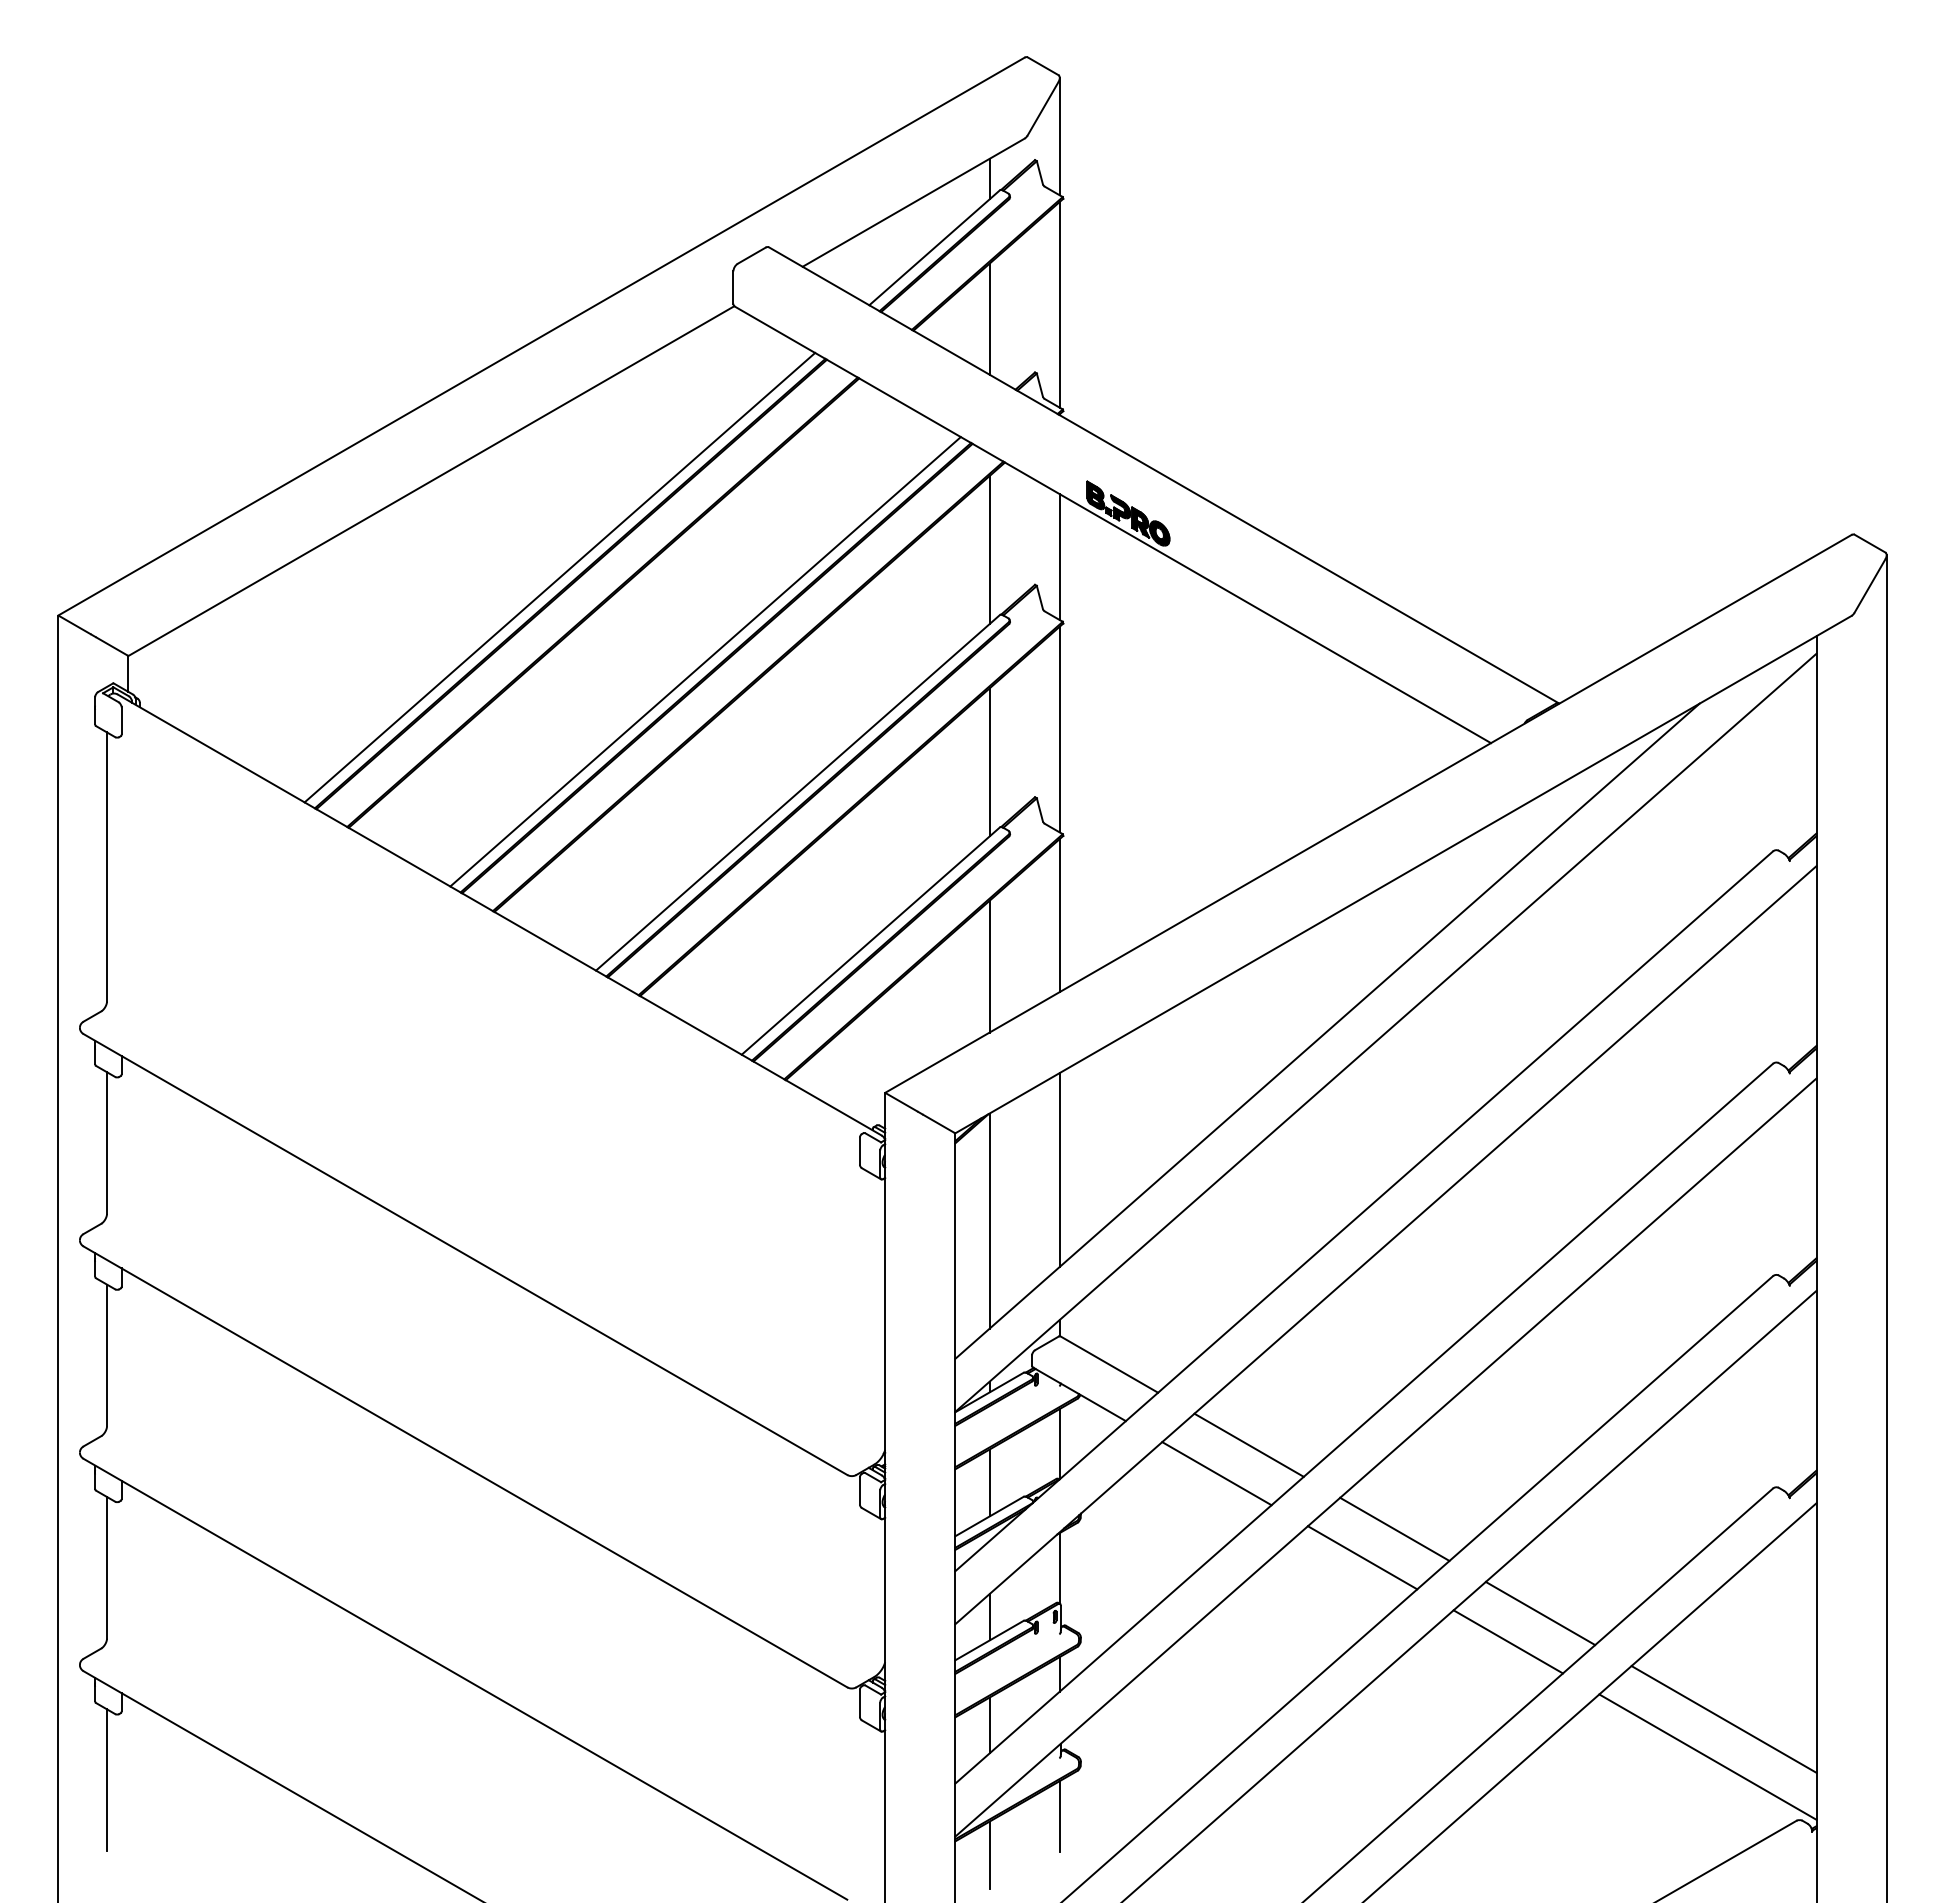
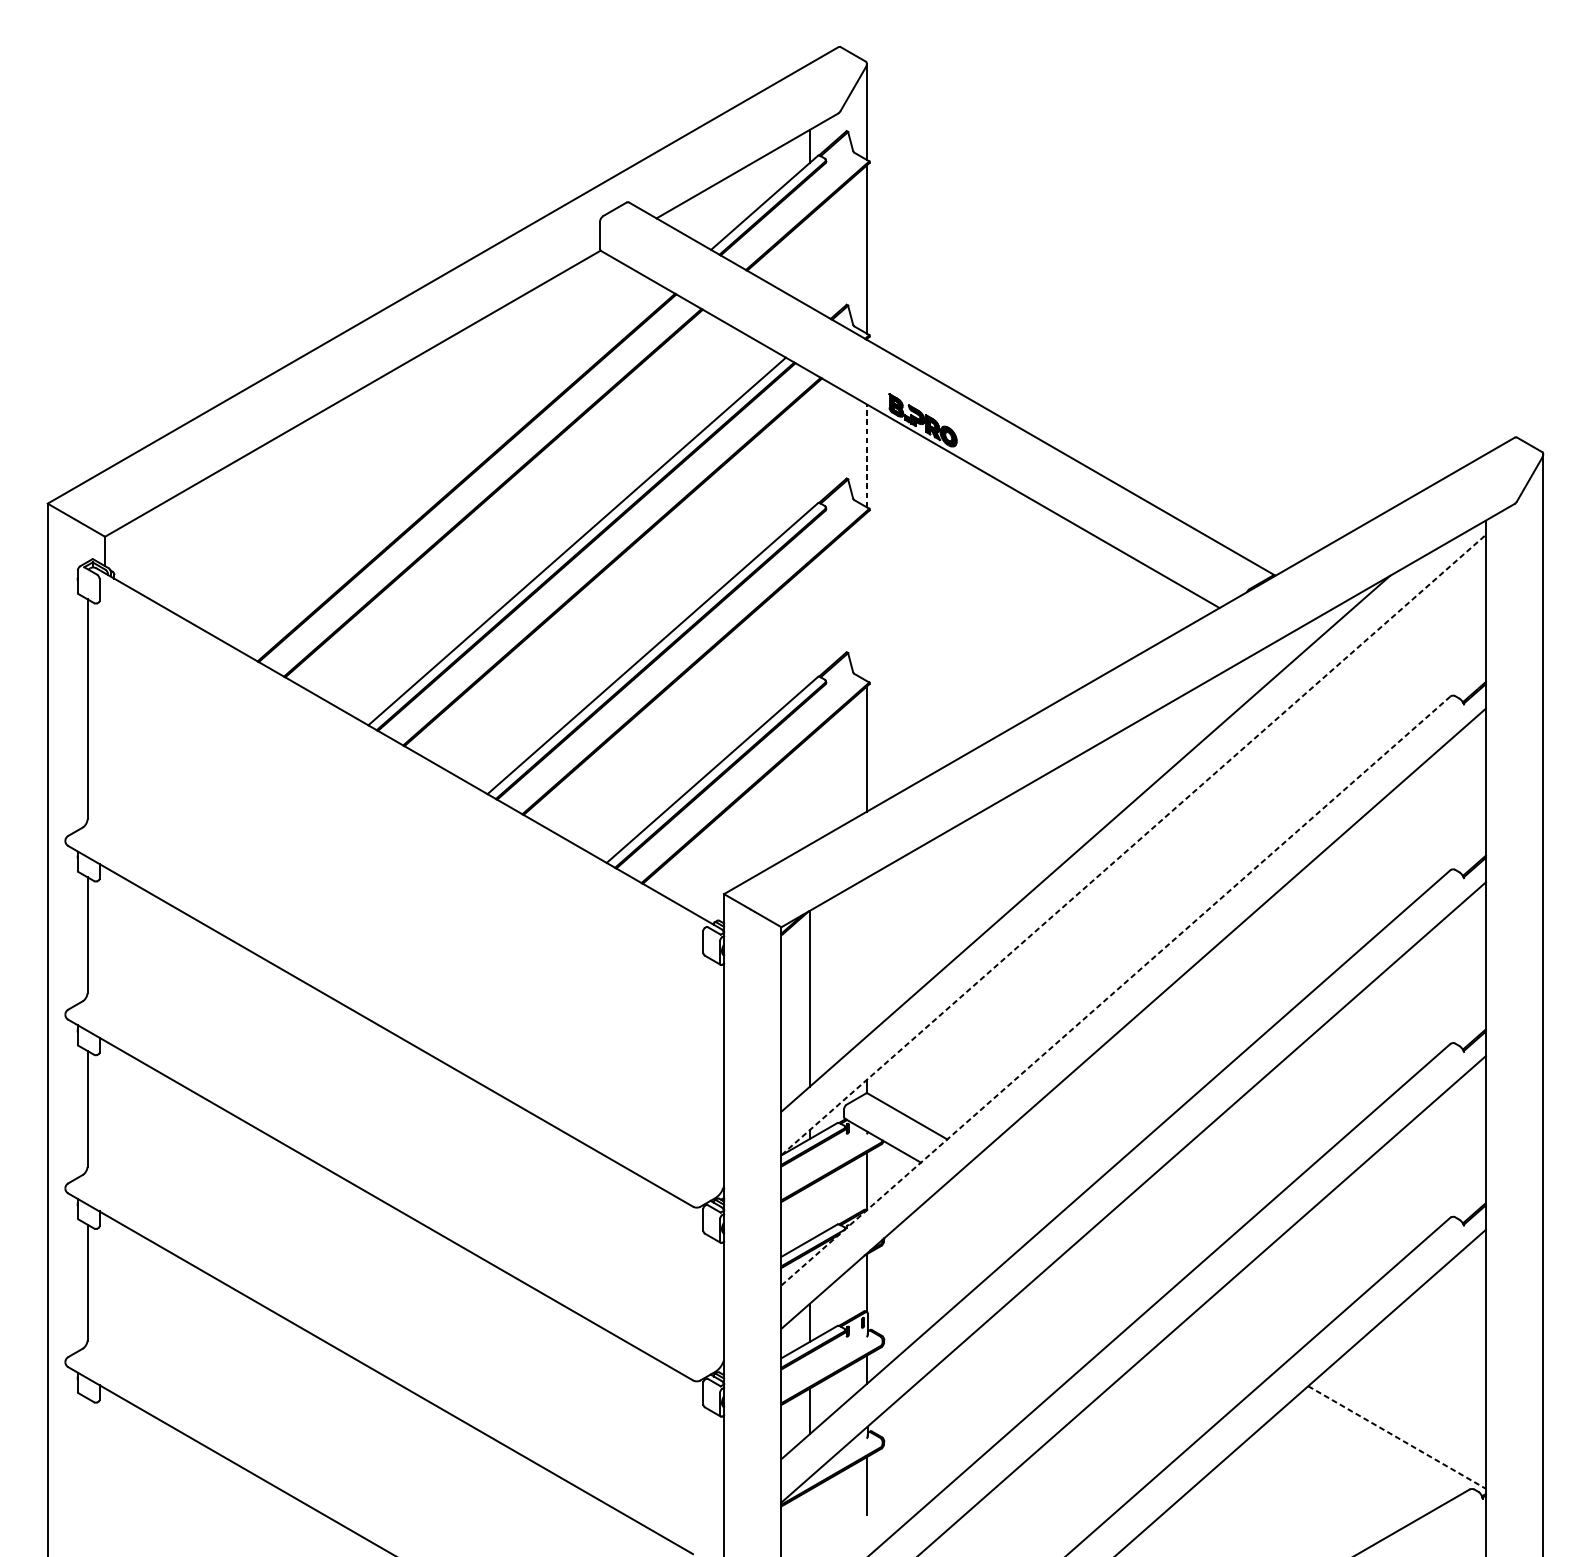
line: (989, 318) -> (809, 260), removed
line: (989, 550) -> (809, 450), removed
line: (1059, 557) -> (866, 456), solid -> dashed
line: (559, 577) -> (457, 472), removed
line: (1059, 729) -> (866, 596), removed
line: (989, 762) -> (809, 623), removed
line: (989, 966) -> (809, 790), removed
line: (1385, 1032) -> (1133, 844), solid -> dashed
line: (1059, 1169) -> (866, 956), removed
line: (1364, 1211) -> (1116, 991), solid -> dashed
line: (1248, 1444) -> (1021, 1181), removed
line: (1216, 1473) -> (995, 1205), removed
line: (989, 1482) -> (809, 1212), removed
line: (1394, 1528) -> (1140, 1250), removed
line: (1362, 1557) -> (1114, 1274), removed
line: (1540, 1613) -> (1260, 1320), removed
line: (1507, 1641) -> (1233, 1342), removed
line: (1723, 1719) -> (1409, 1406), removed
line: (1708, 1757) -> (1397, 1437), solid -> dashed
line: (107, 1780) -> (87, 1456), removed
line: (989, 1854) -> (809, 1517), removed

